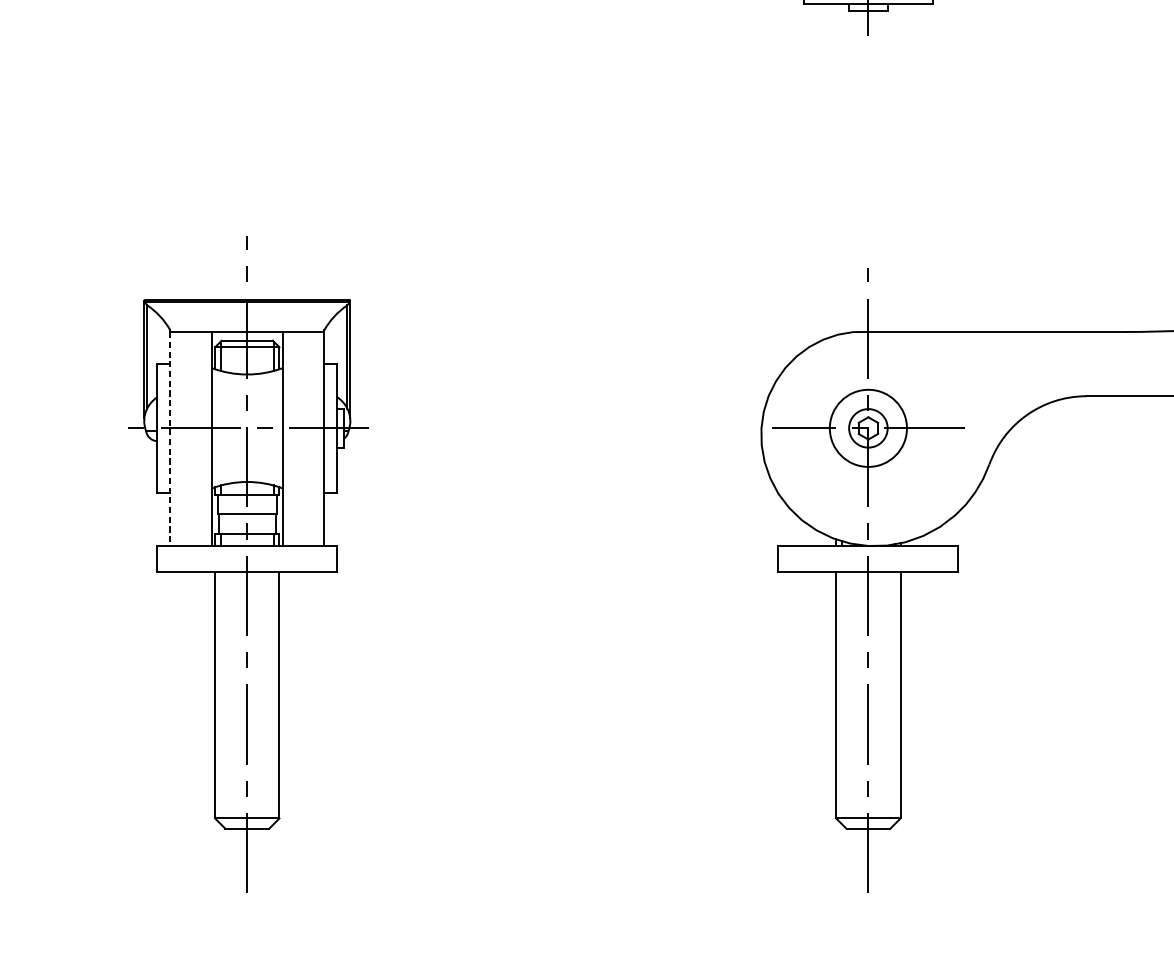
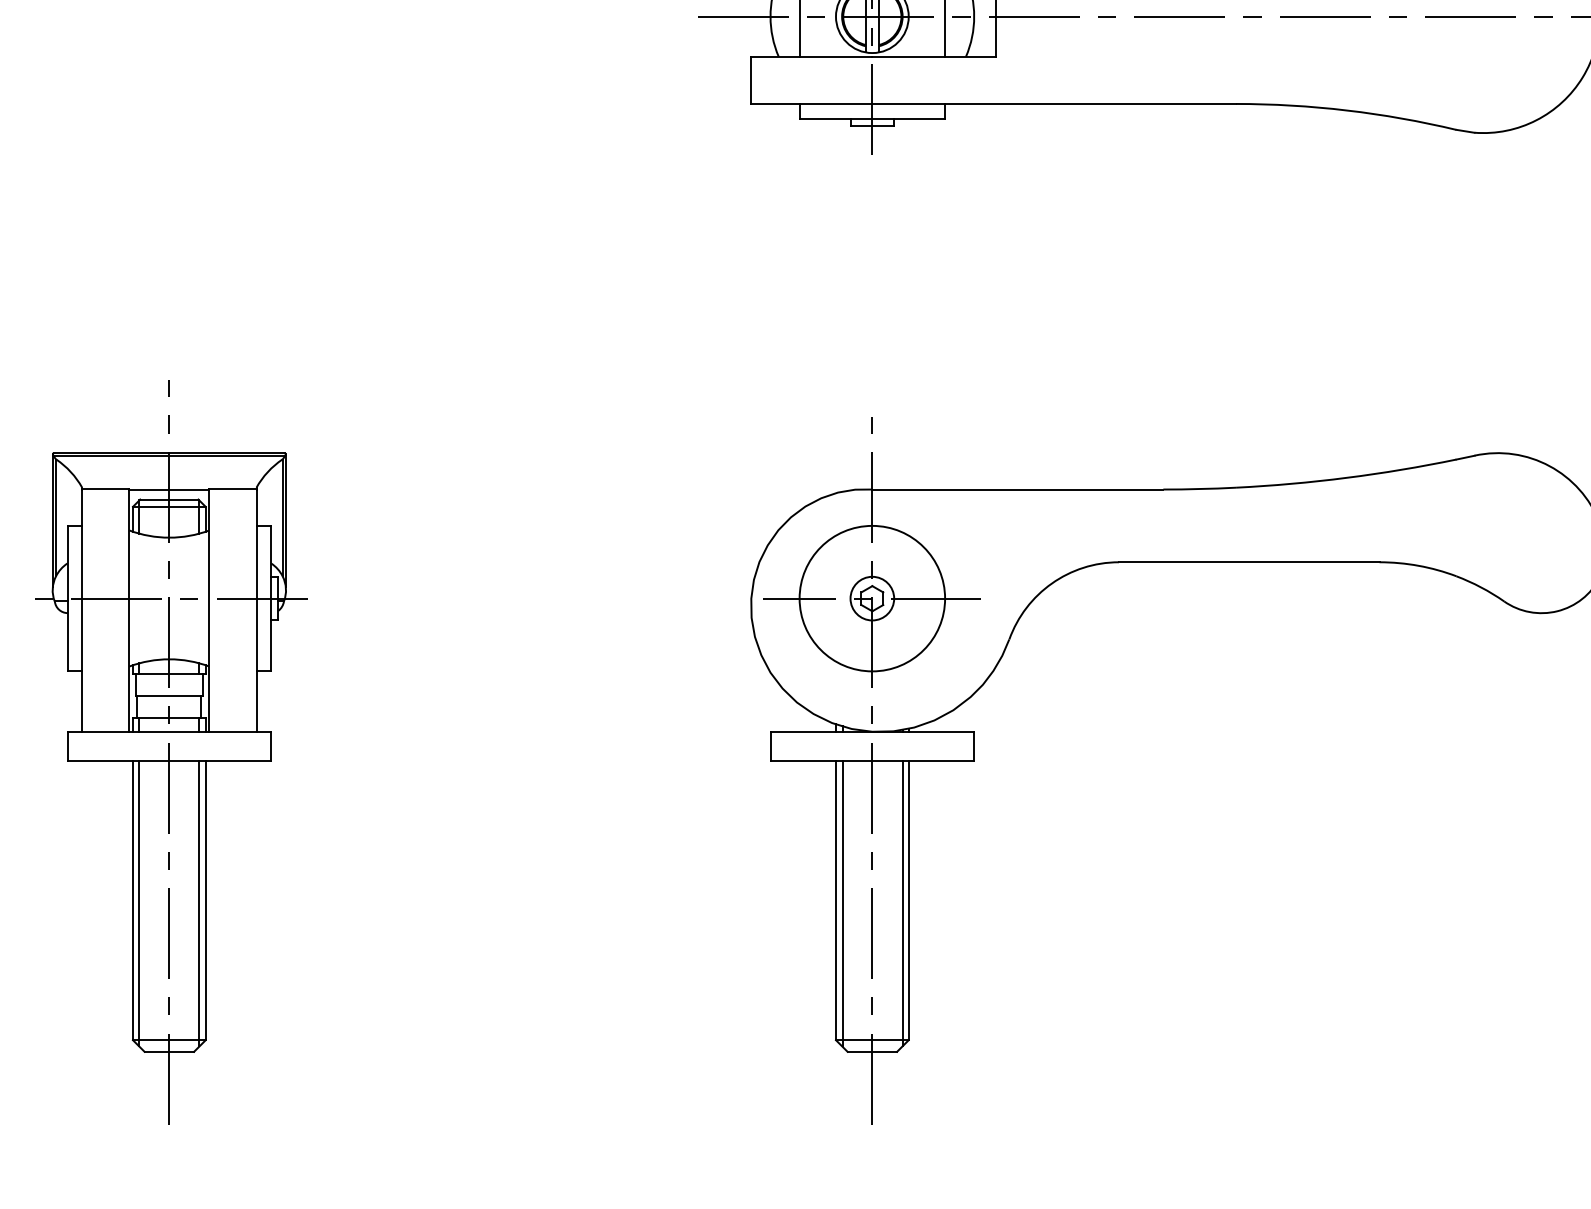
circle: (868, 428) -> (872, 598), size x1.67
line: (170, 439) -> (82, 611), dashed -> solid
line: (220, 697) -> (139, 903), added
line: (273, 697) -> (199, 903), added
line: (842, 697) -> (842, 903), added
line: (895, 697) -> (902, 903), added

